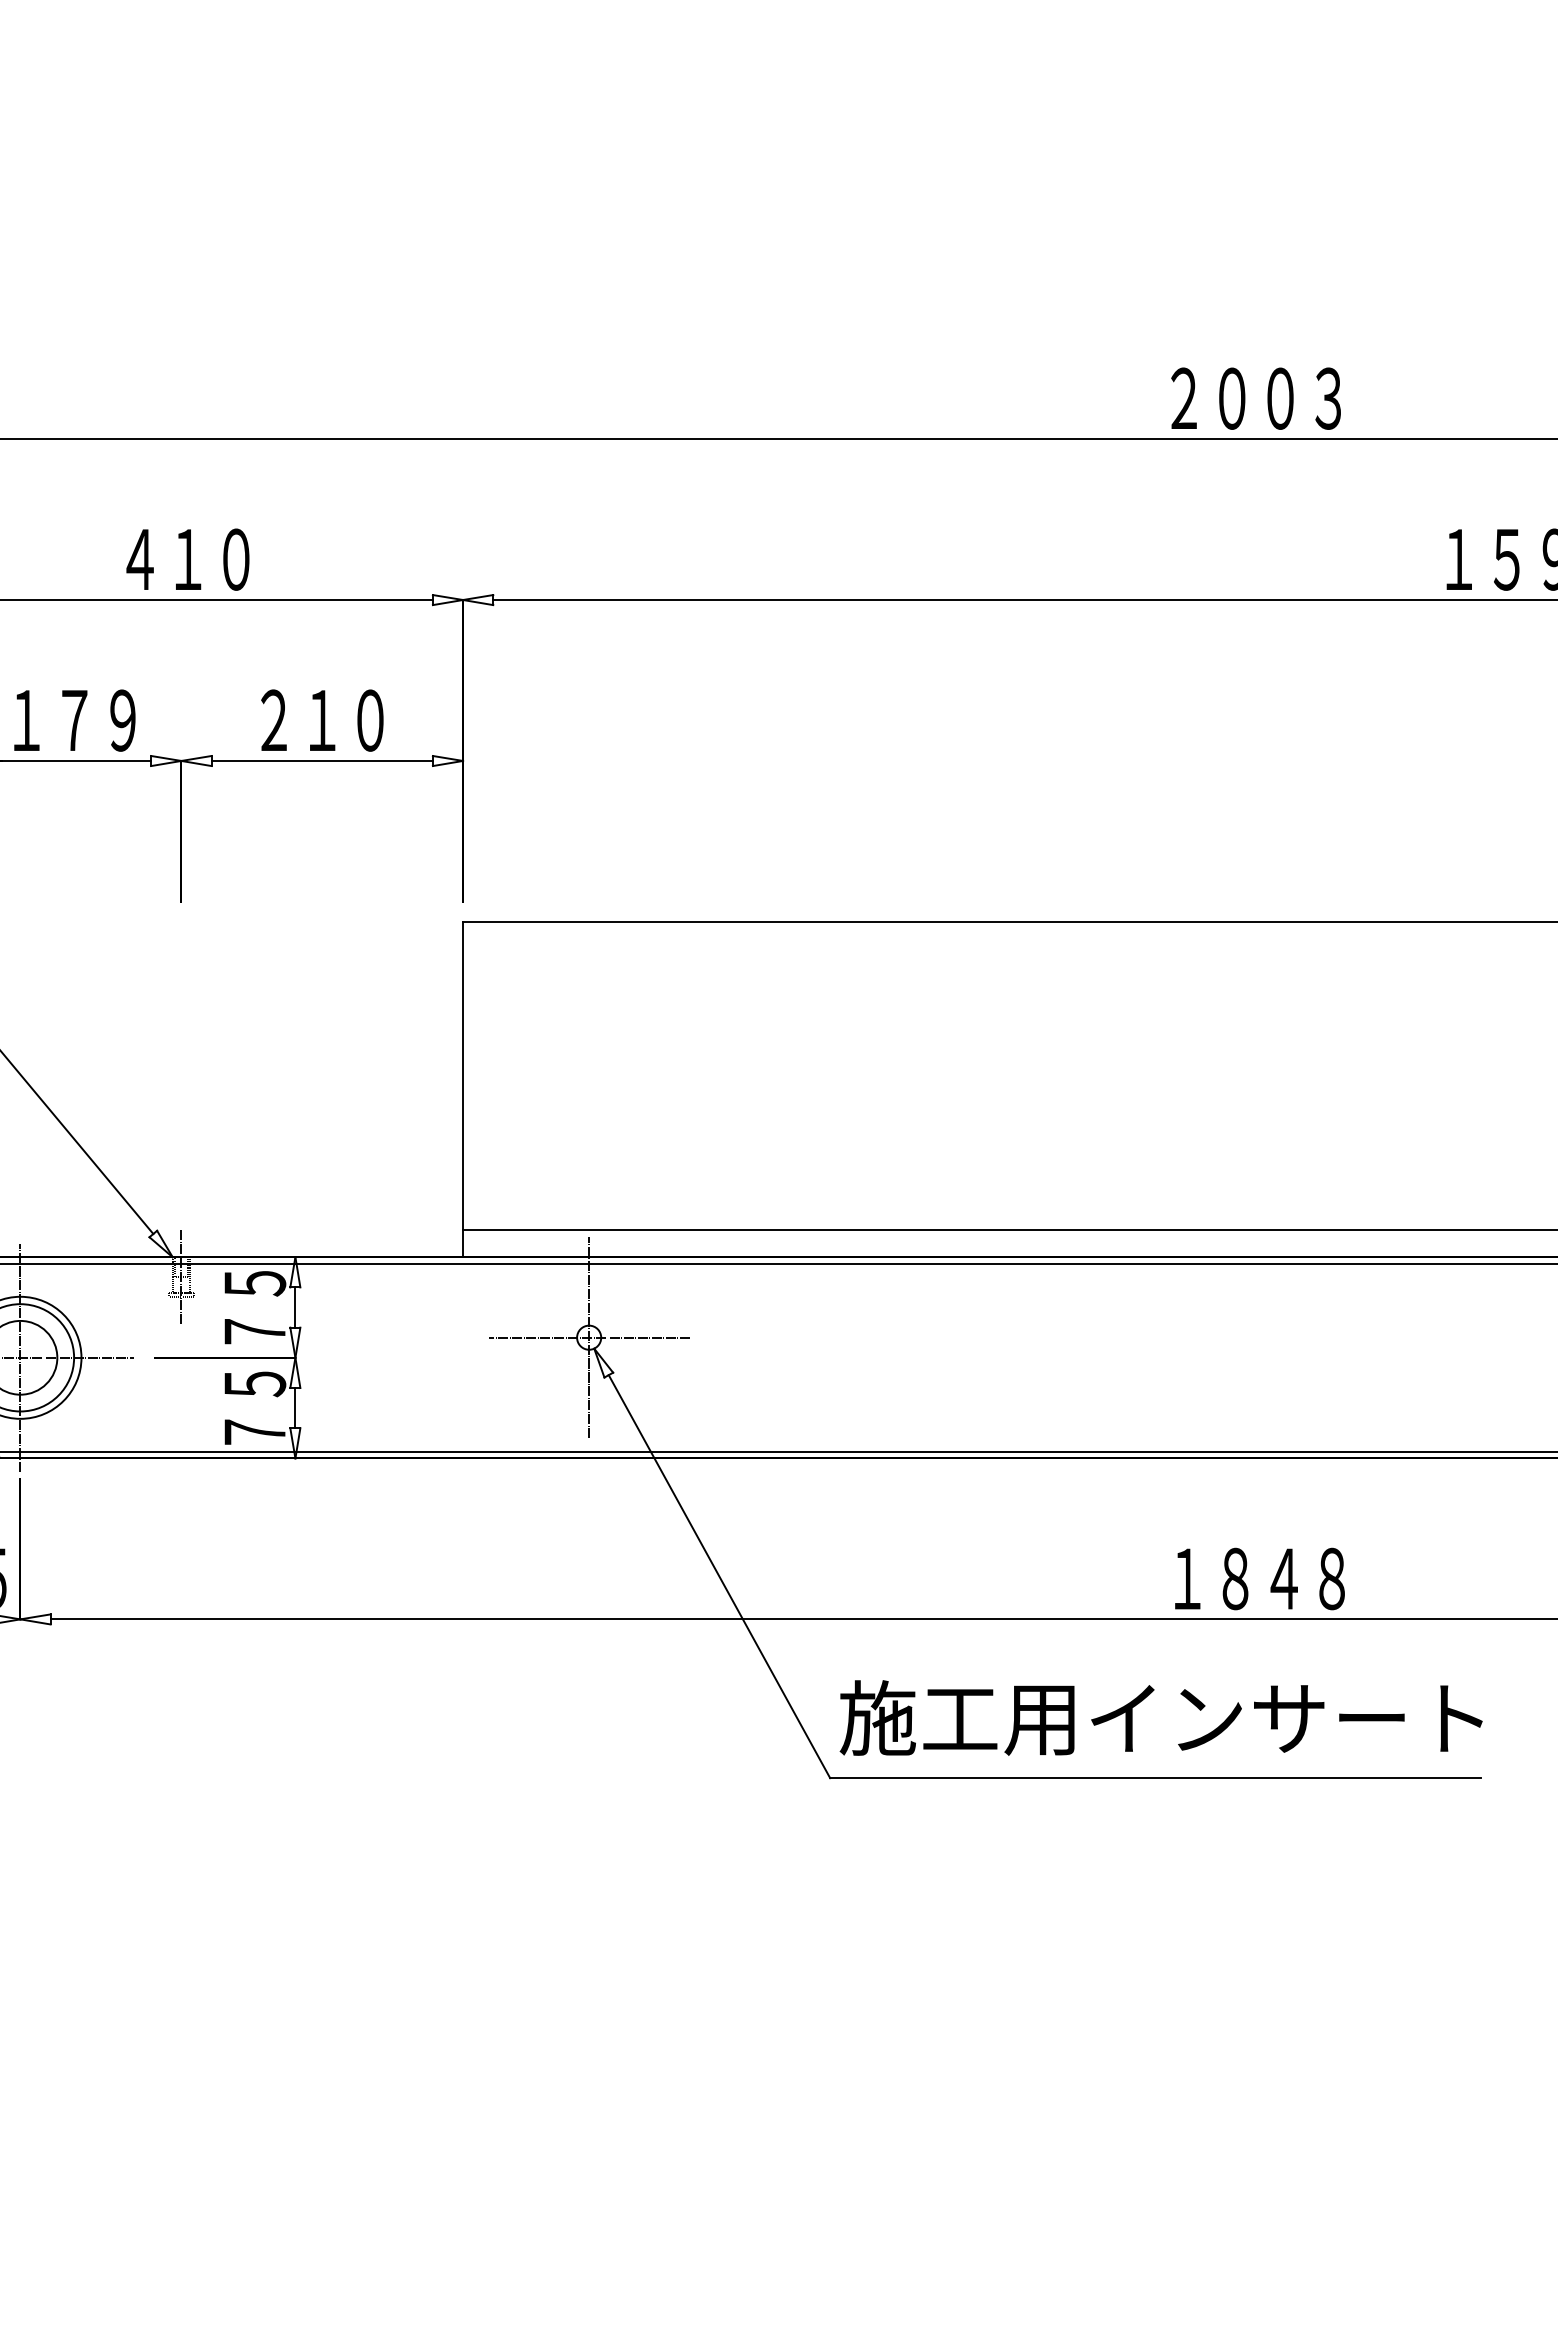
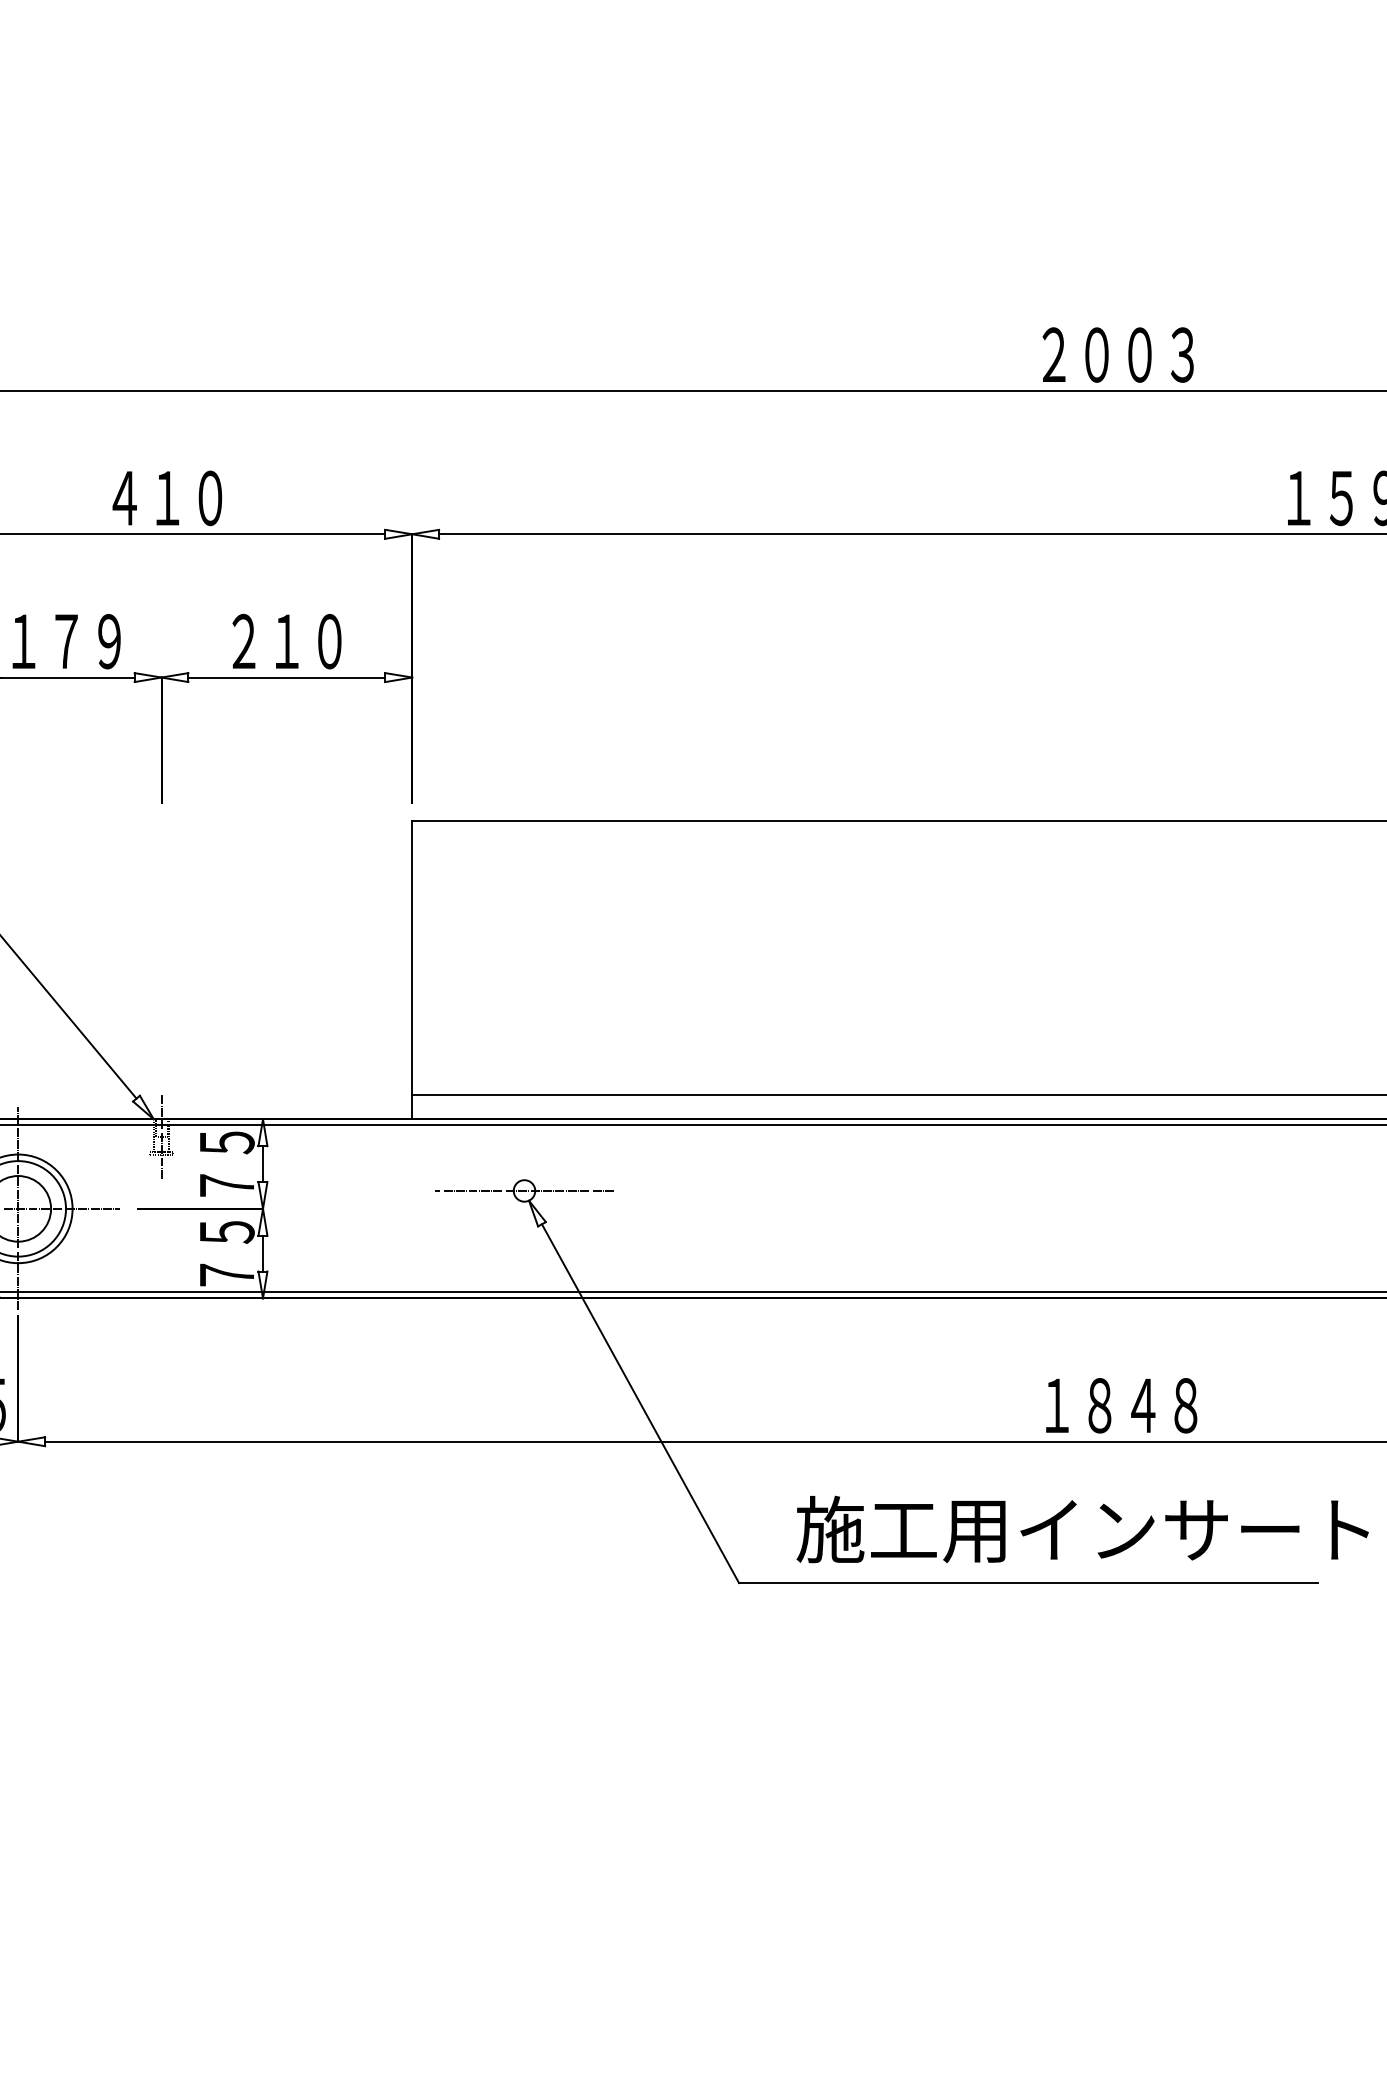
line: (589, 1337) -> (524, 1190), removed
text: (1160, 1717) -> (1082, 1529), moved

